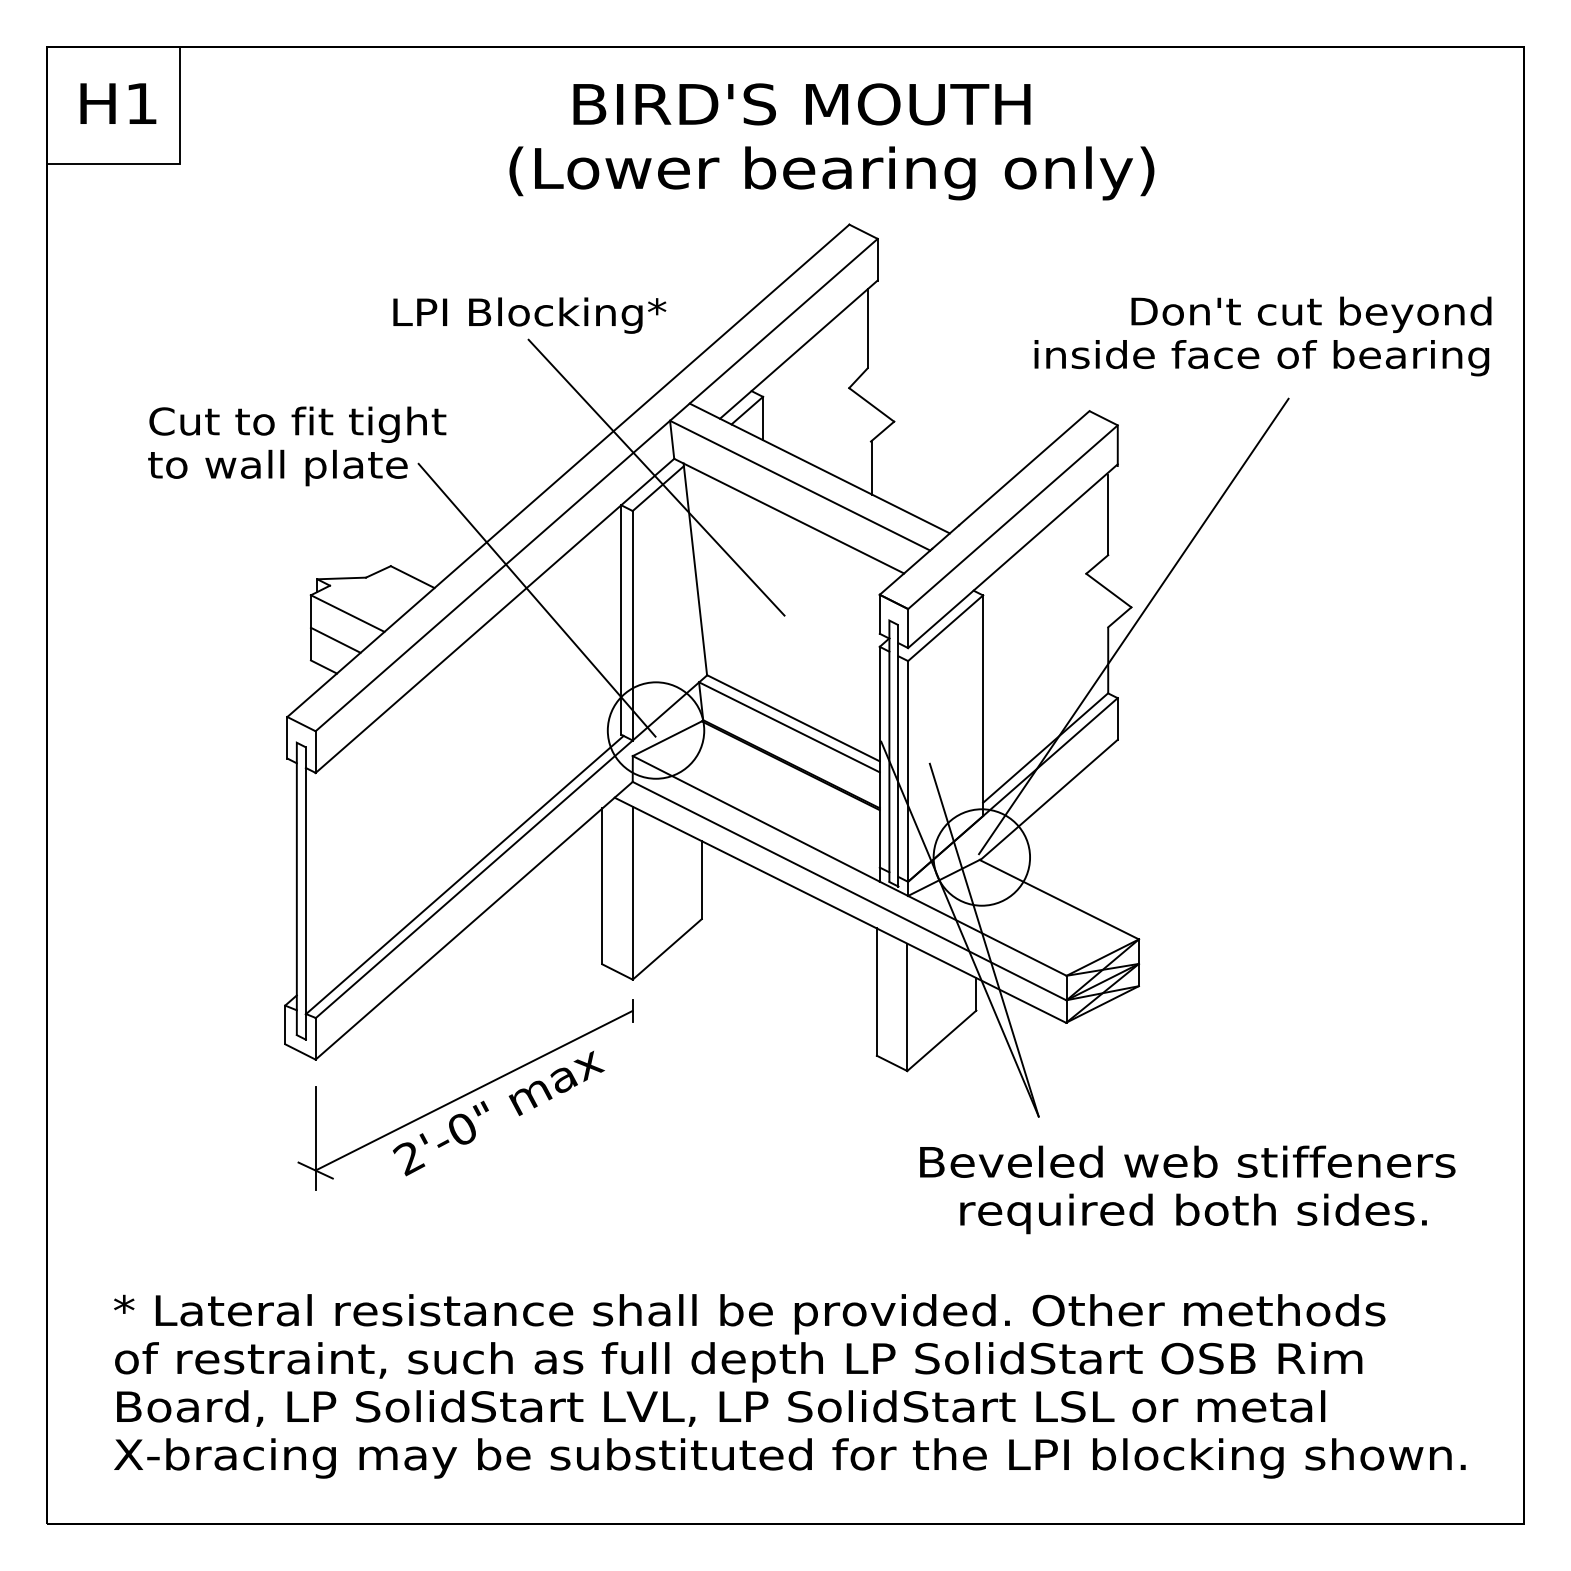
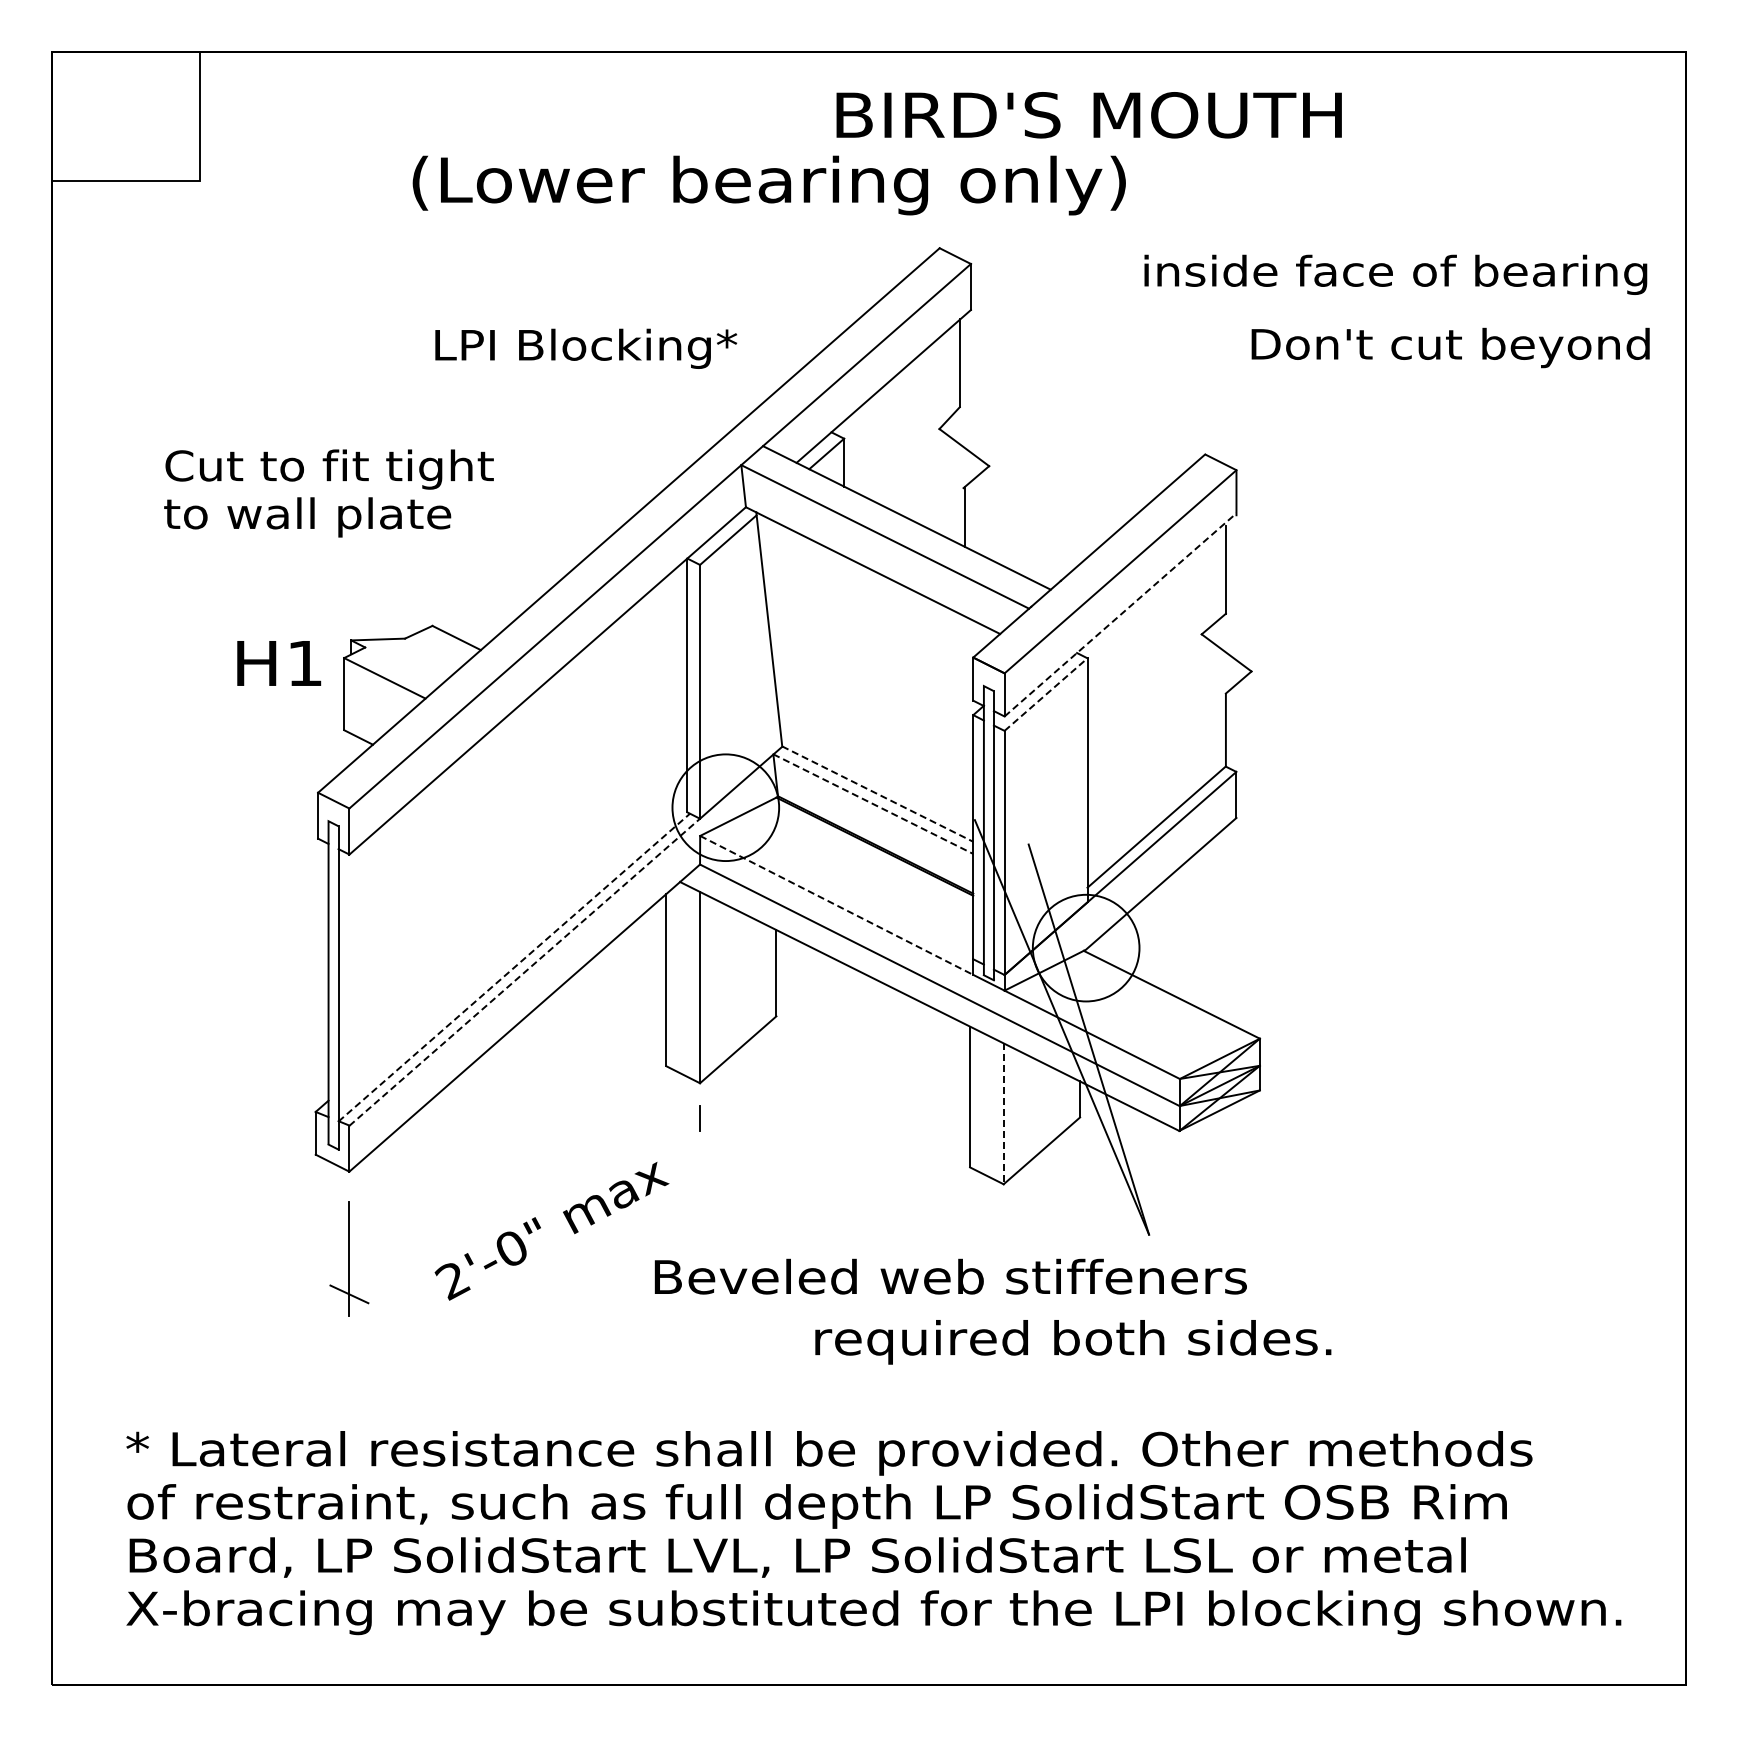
text: (118, 103) -> (279, 663), moved
text: (801, 104) -> (1088, 115), moved
text: (831, 173) -> (768, 185), moved
text: (1261, 357) -> (1395, 274), moved
line: (655, 477) -> (725, 527), removed
line: (1012, 555) -> (1120, 614), solid -> dashed
line: (537, 600) -> (594, 663), removed
line: (1134, 626) -> (1254, 692), removed
line: (945, 628) -> (1046, 694), solid -> dashed
line: (335, 639) -> (371, 707), removed
line: (793, 718) -> (877, 794), solid -> dashed
line: (789, 727) -> (873, 804), solid -> dashed
line: (757, 818) -> (837, 905), solid -> dashed
line: (464, 875) -> (514, 967), solid -> dashed
line: (474, 879) -> (525, 972), solid -> dashed
line: (907, 1007) -> (1003, 1114), solid -> dashed
line: (474, 1090) -> (524, 1205), removed
text: (1187, 1161) -> (950, 1276), moved
text: (1193, 1214) -> (1073, 1342), moved

